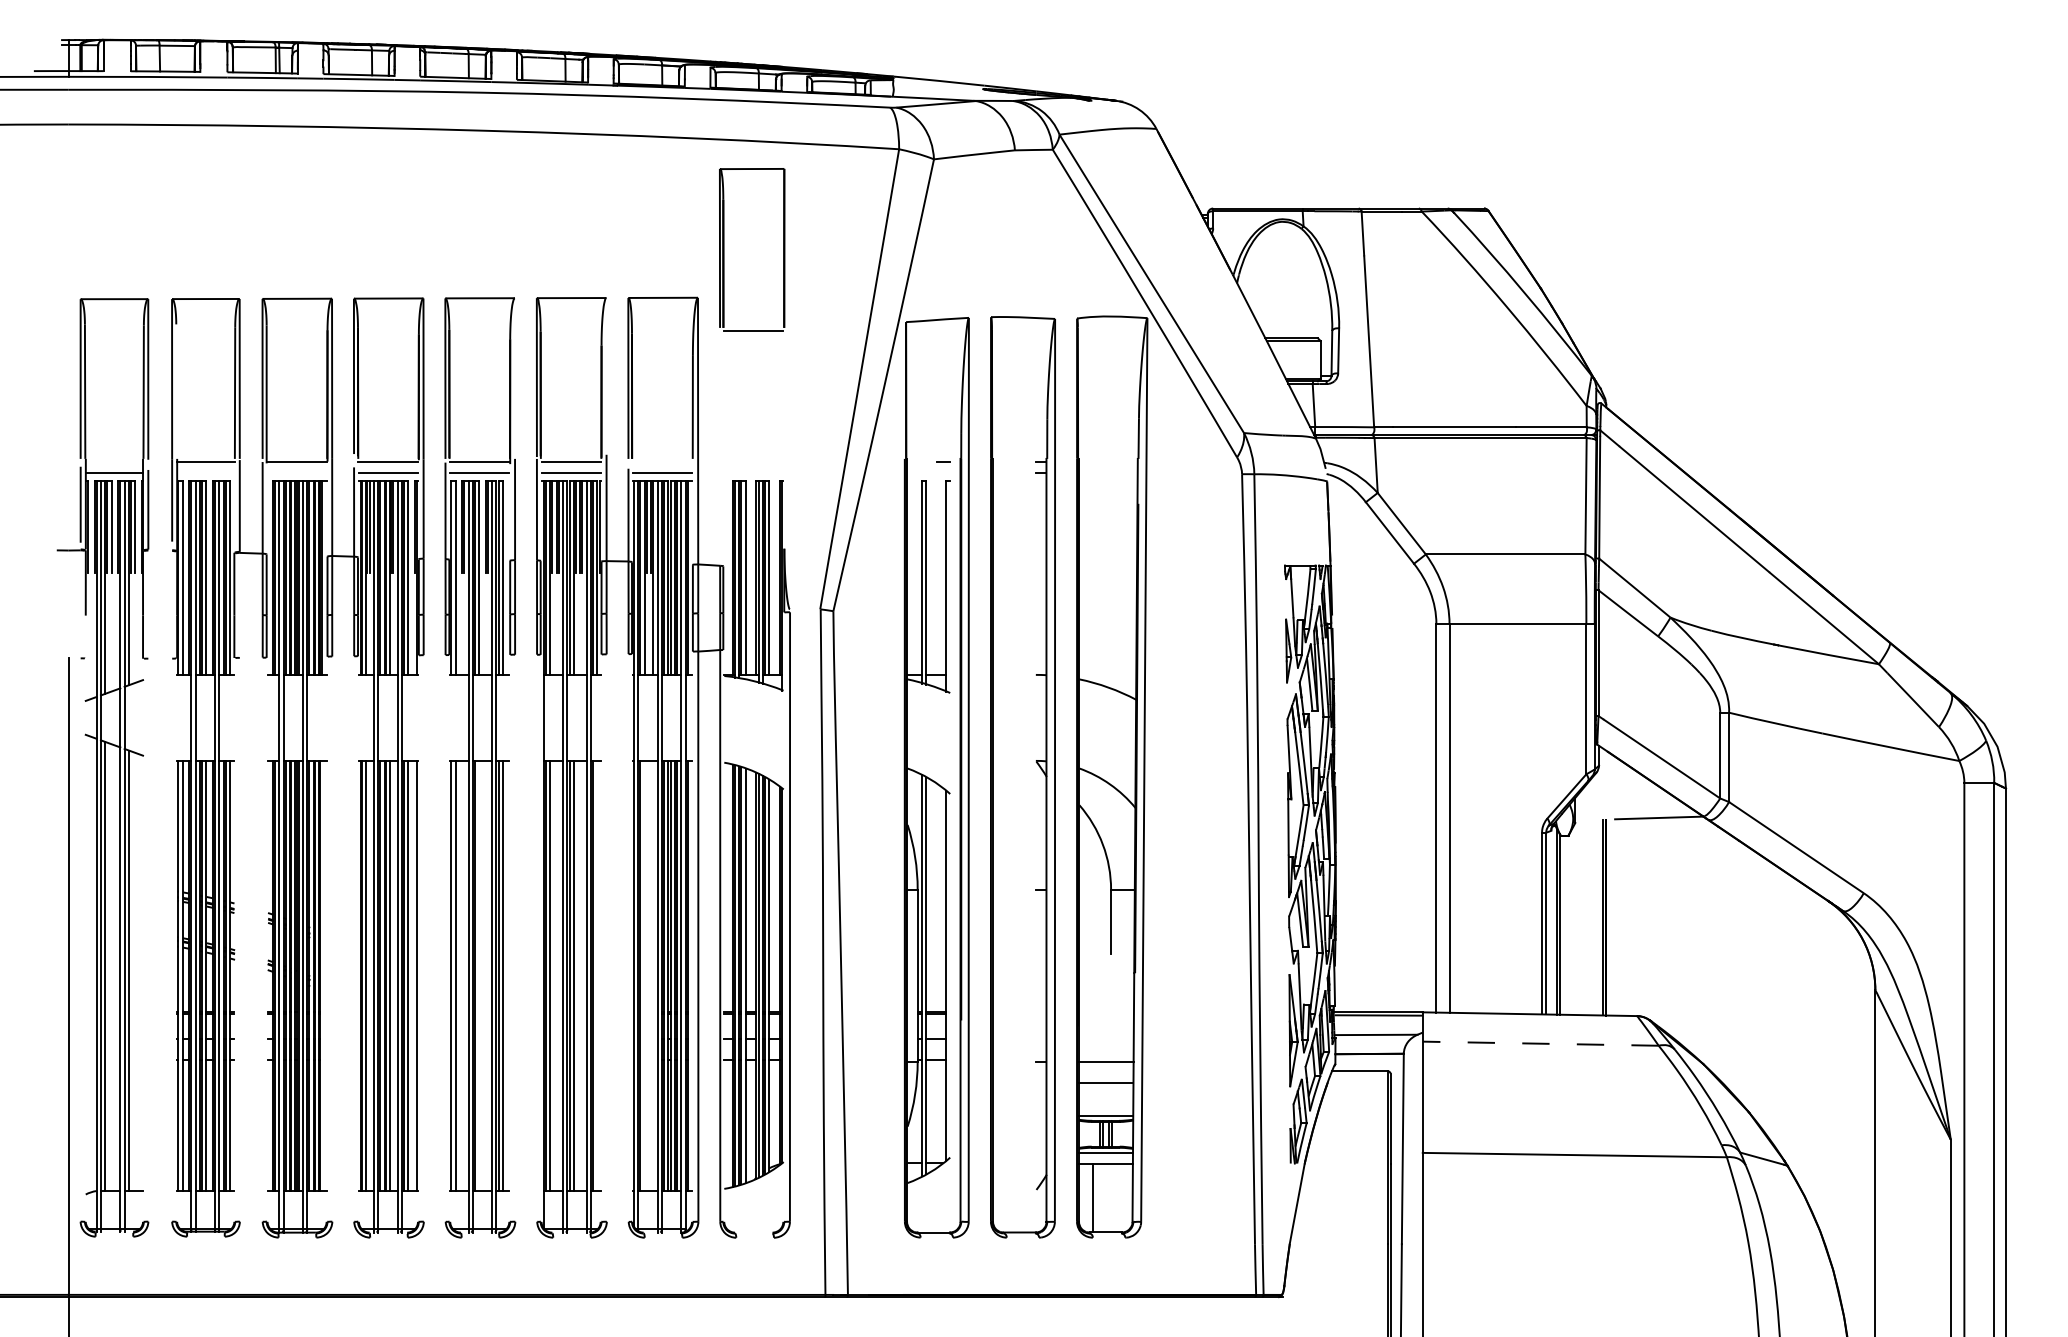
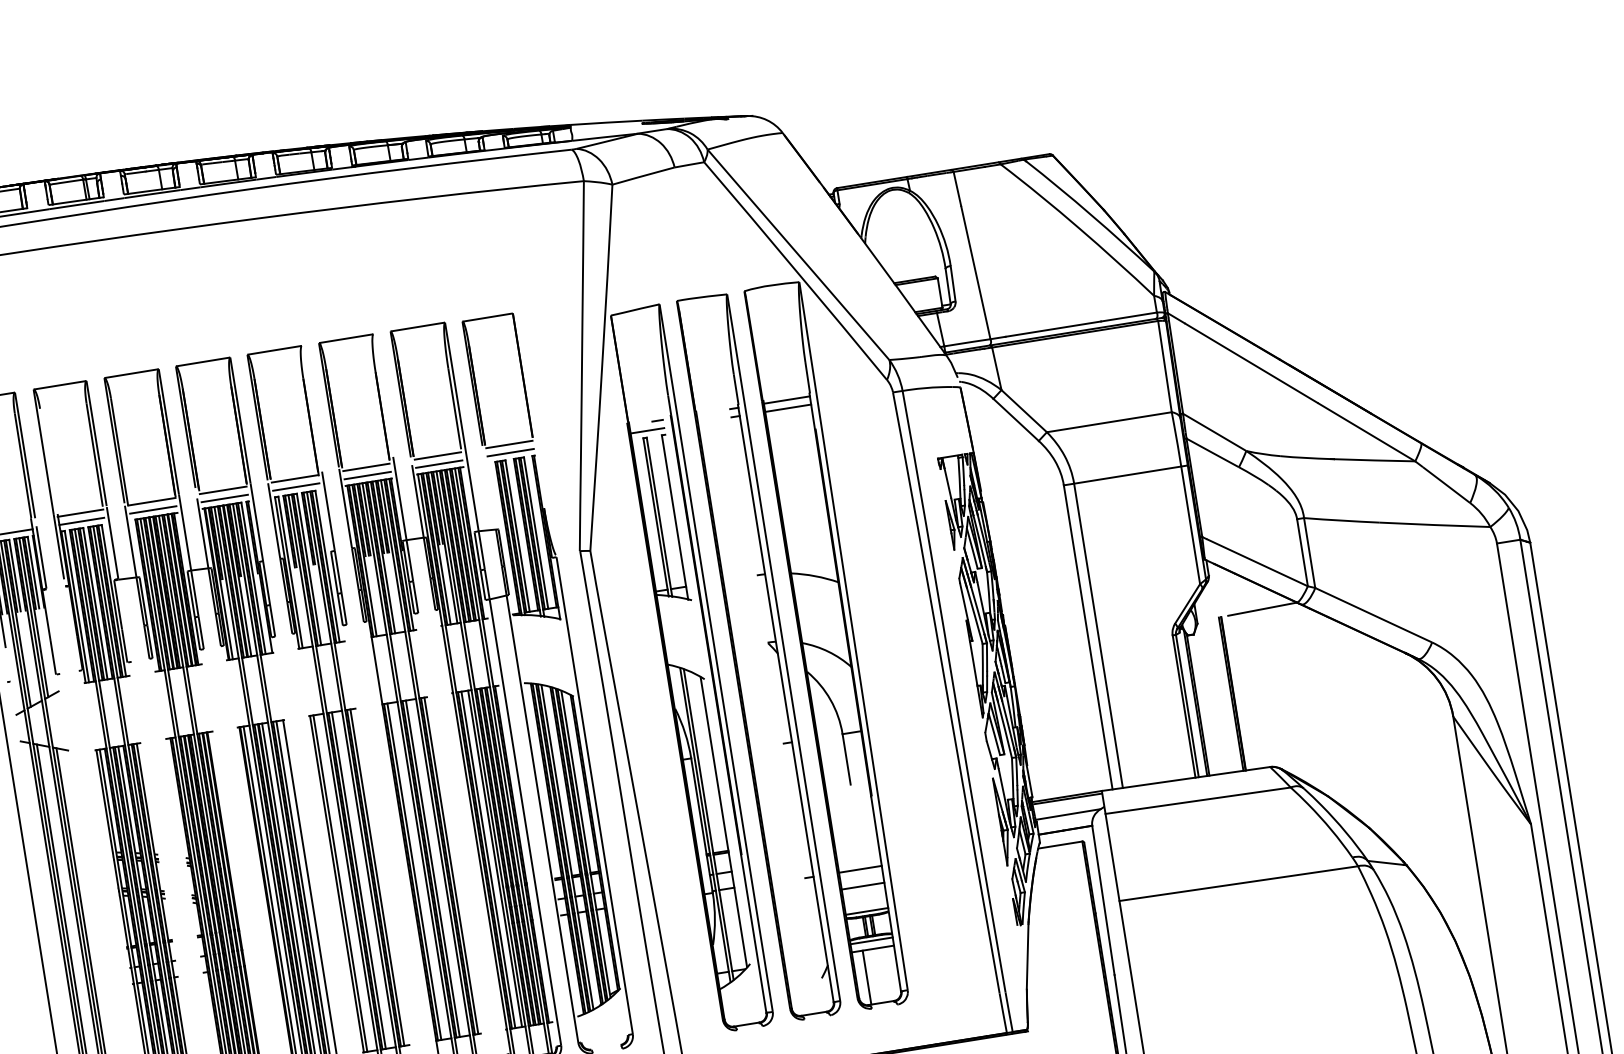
part: (724, 249) -> (476, 384), moved
line: (662, 462) -> (437, 455), added
line: (1108, 462) -> (787, 400), added
line: (205, 472) -> (81, 521), added
line: (296, 472) -> (152, 509), added
line: (753, 472) -> (510, 452), added
line: (928, 472) -> (647, 430), added
line: (1108, 472) -> (788, 407), added
line: (479, 975) -> (359, 880), added
line: (597, 975) -> (451, 865), added
line: (644, 975) -> (488, 859), added
line: (653, 975) -> (495, 858), added
line: (1540, 1043) -> (1197, 800), dashed -> solid

